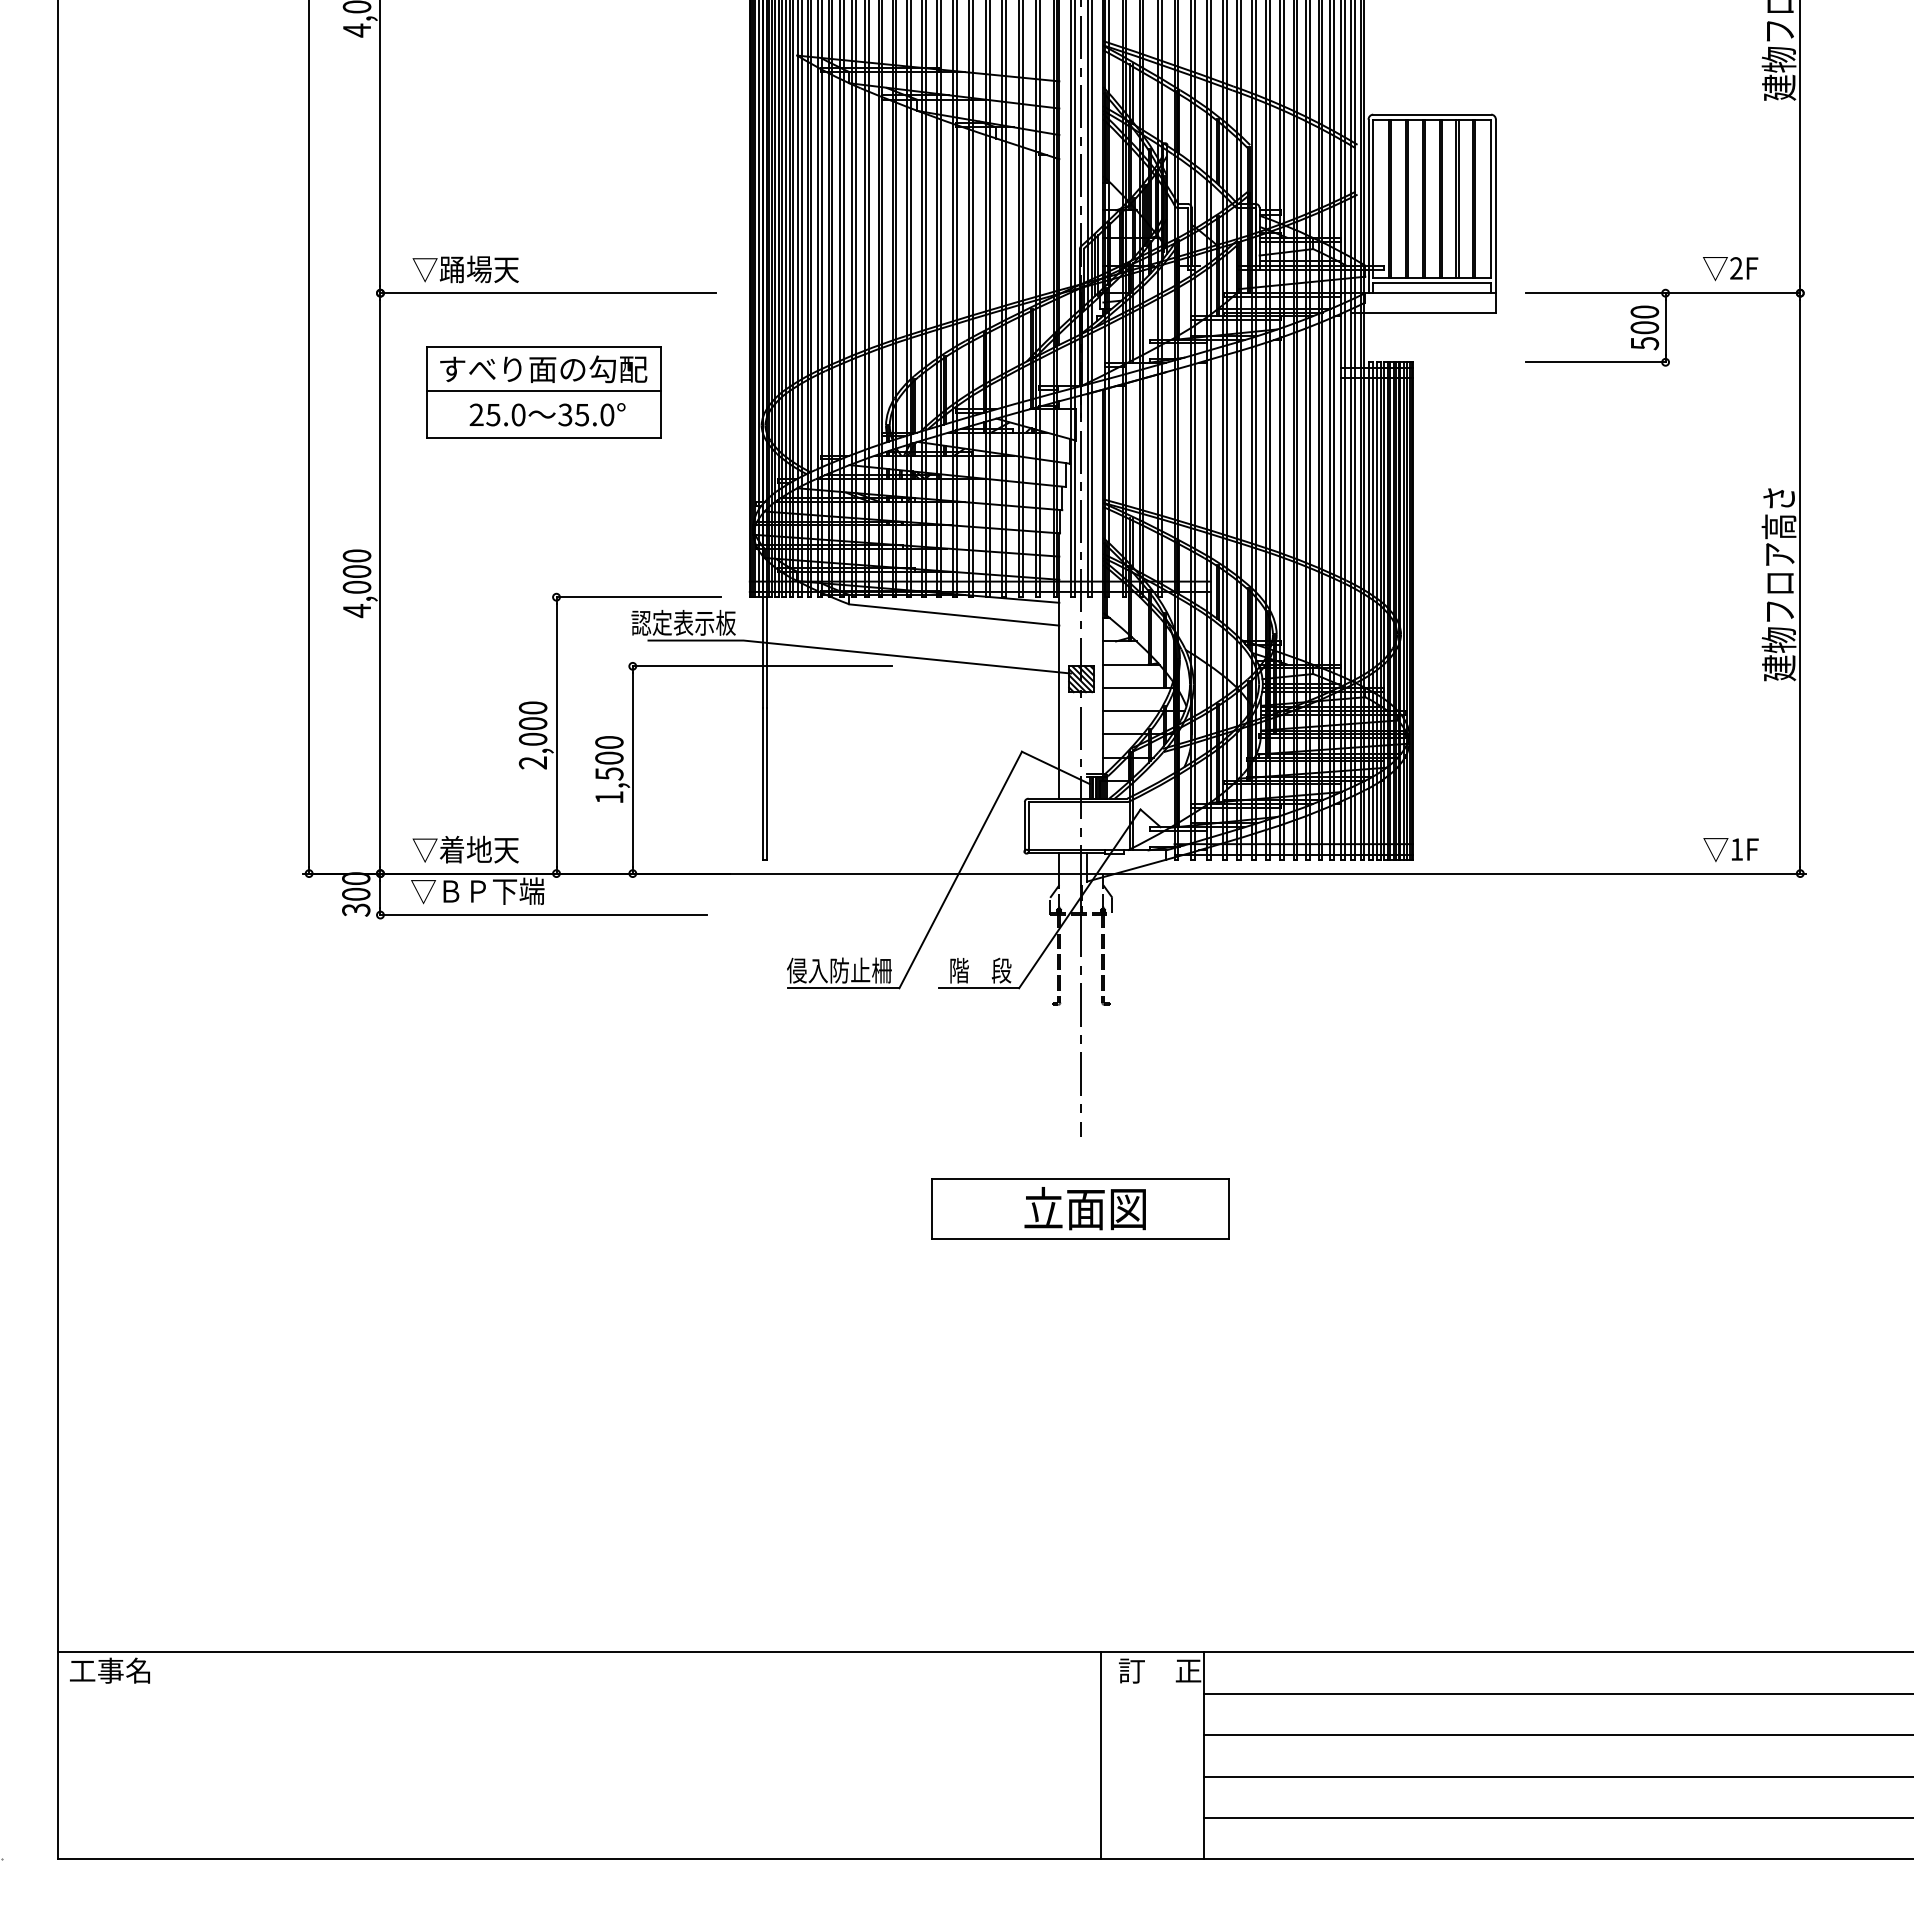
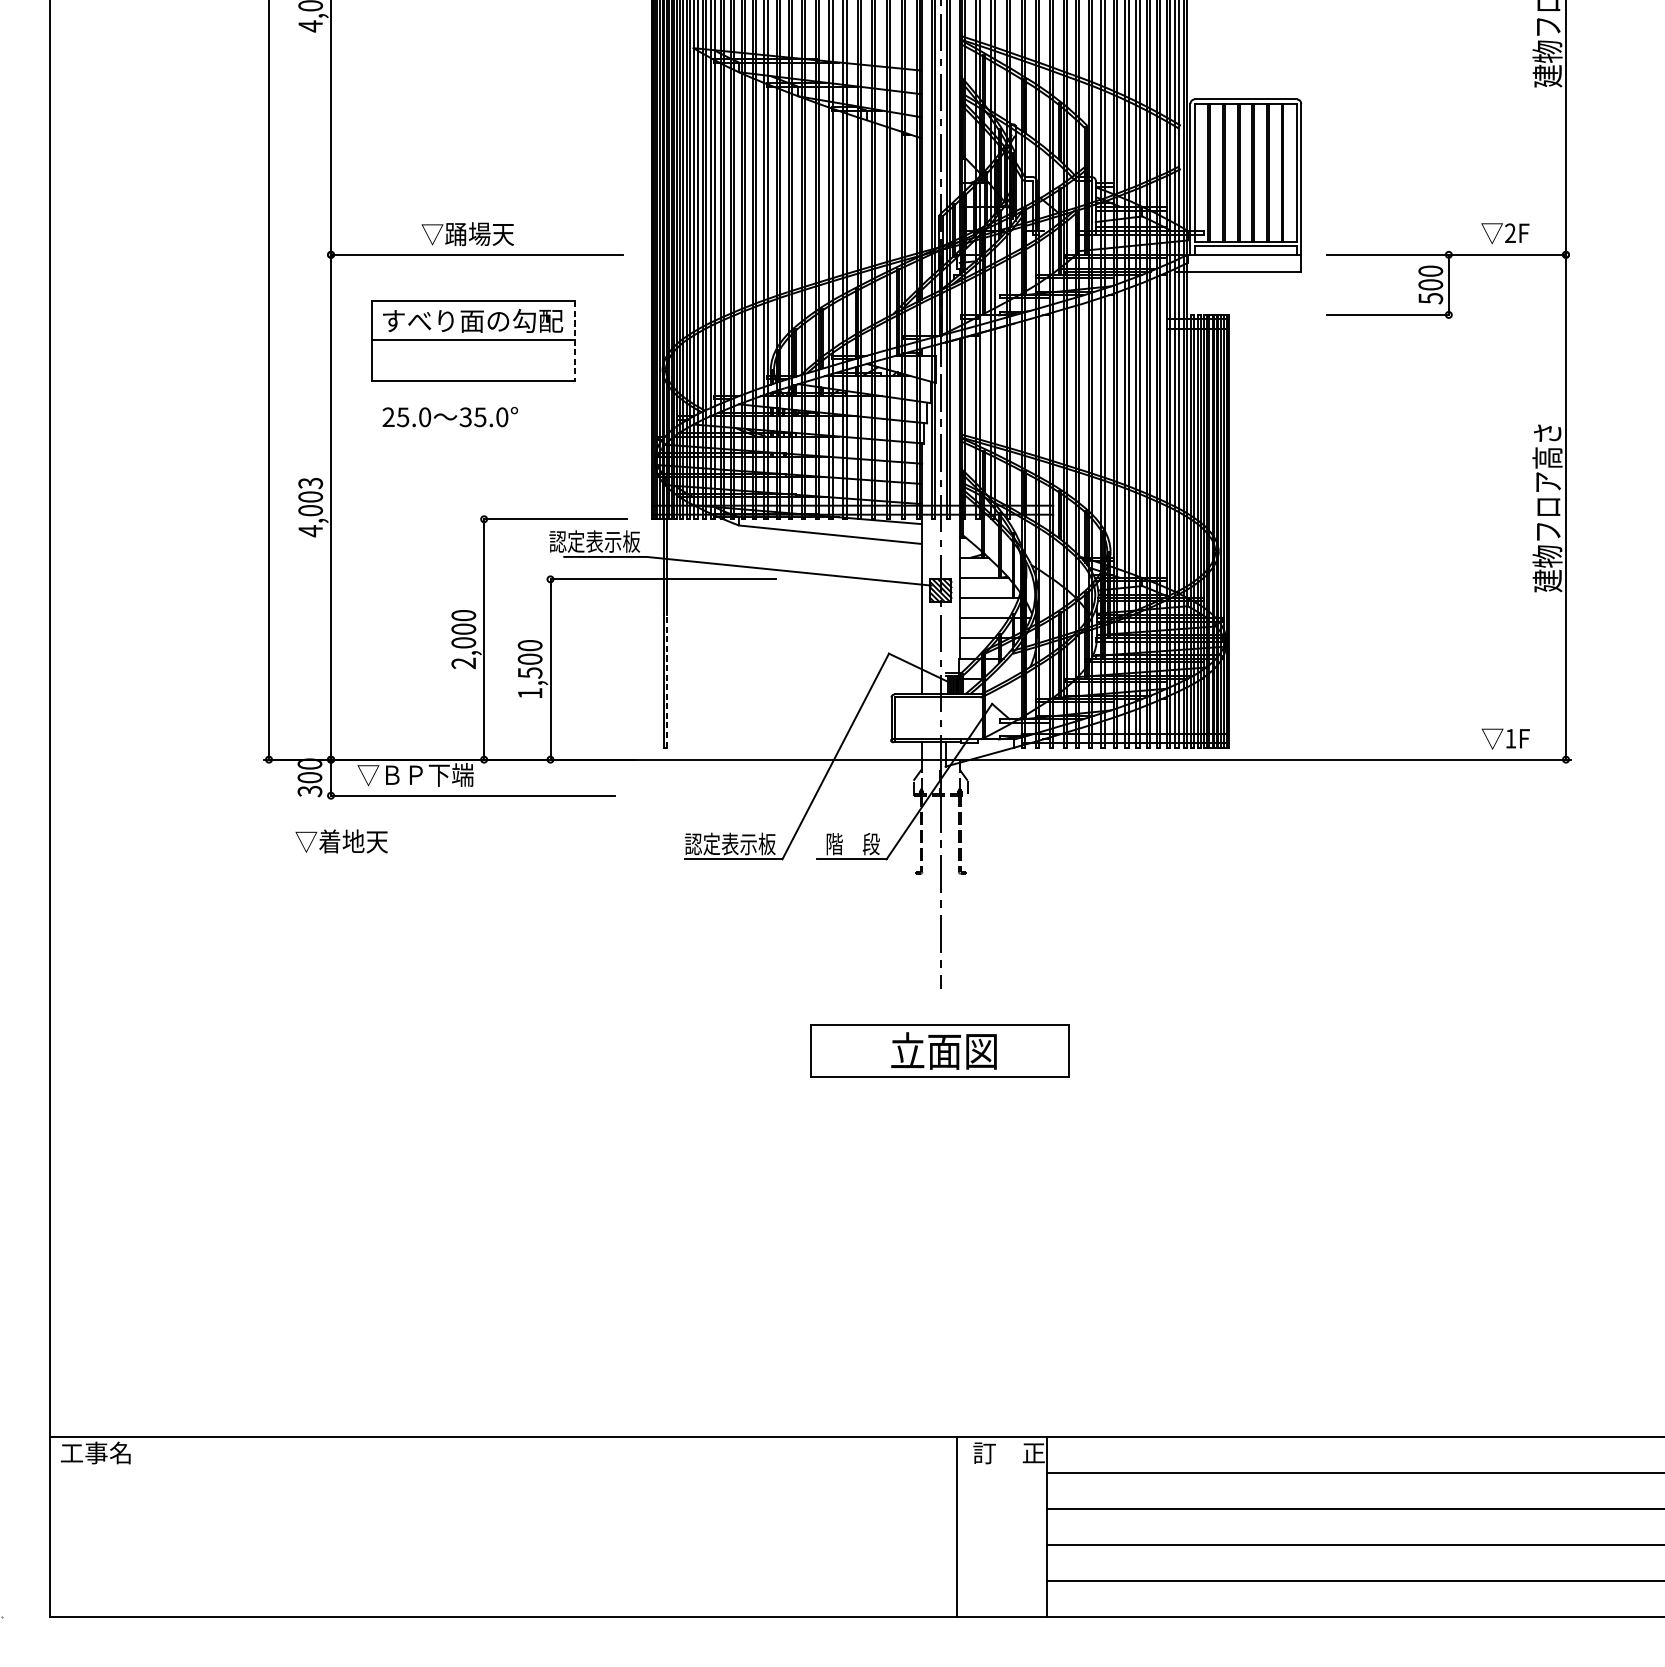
text: (465, 269) -> (467, 234), moved
line: (660, 392) -> (574, 341), solid -> dashed
text: (547, 414) -> (450, 416), moved
text: (357, 555) -> (311, 482), 4,000 -> 4,003
line: (767, 783) -> (667, 681), solid -> dashed
text: (465, 849) -> (341, 841), moved
text: (839, 970) -> (730, 843), 侵入防止柵 -> 認定表示板

